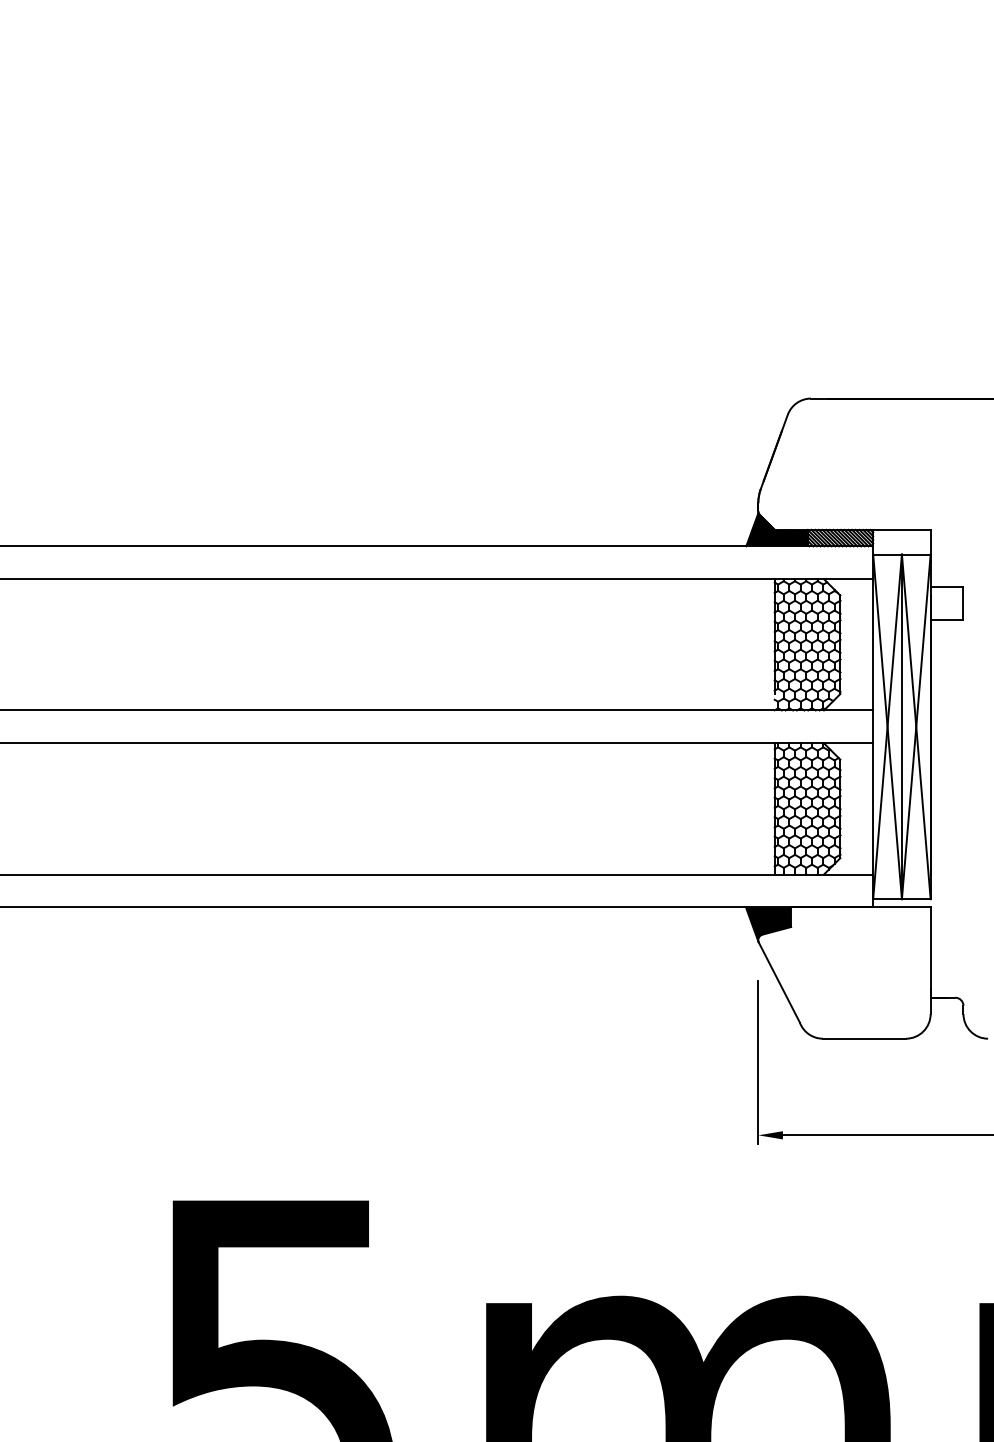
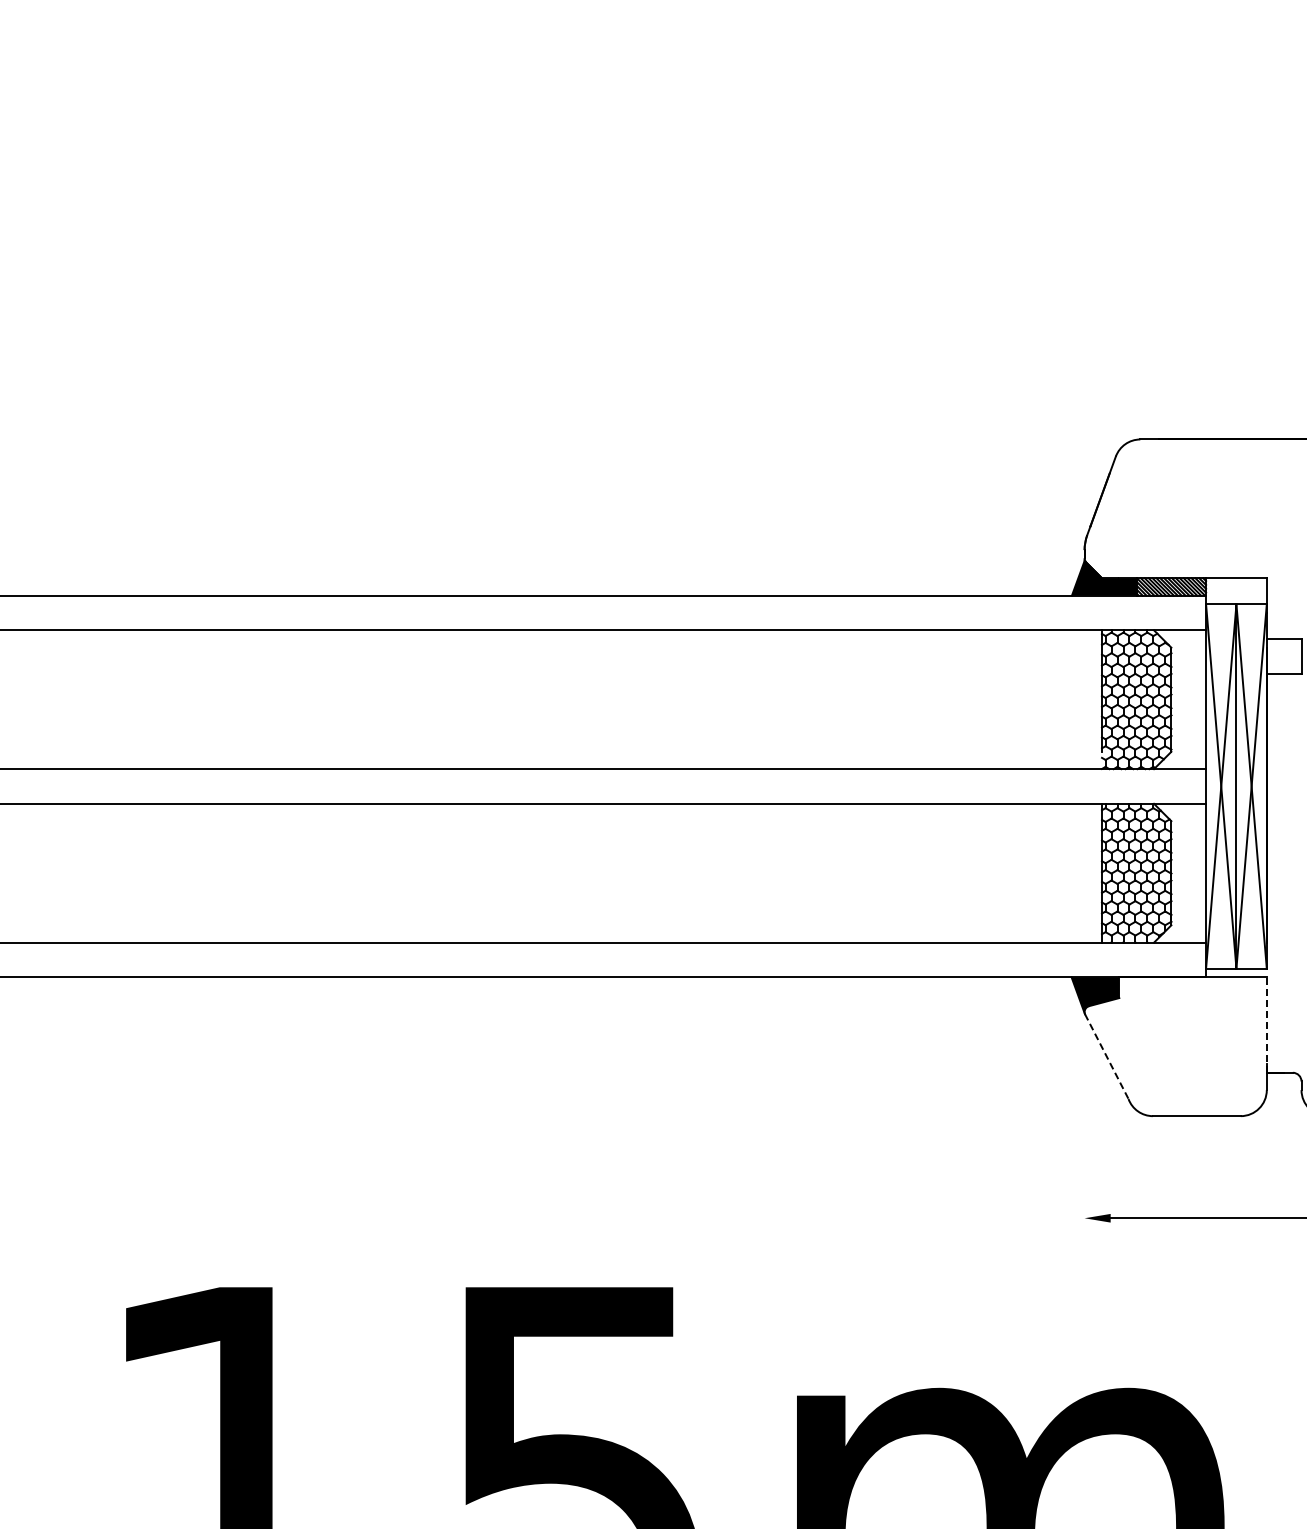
line: (930, 952) -> (1266, 1025), solid -> dashed
line: (778, 982) -> (1106, 1056), solid -> dashed
line: (758, 1061) -> (1084, 1140), removed

